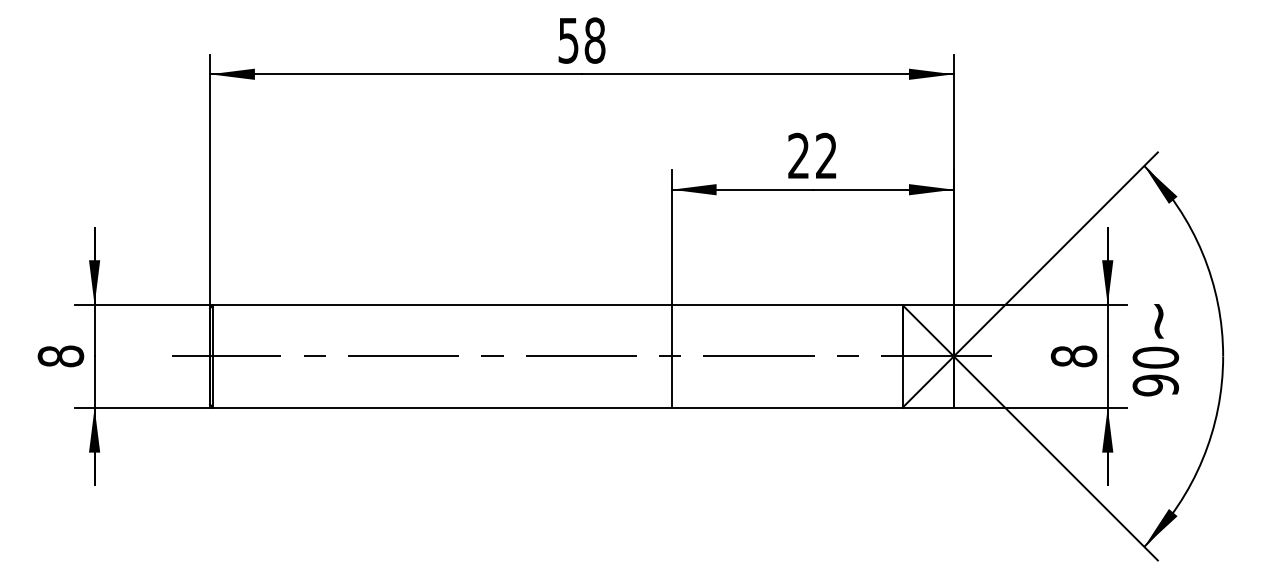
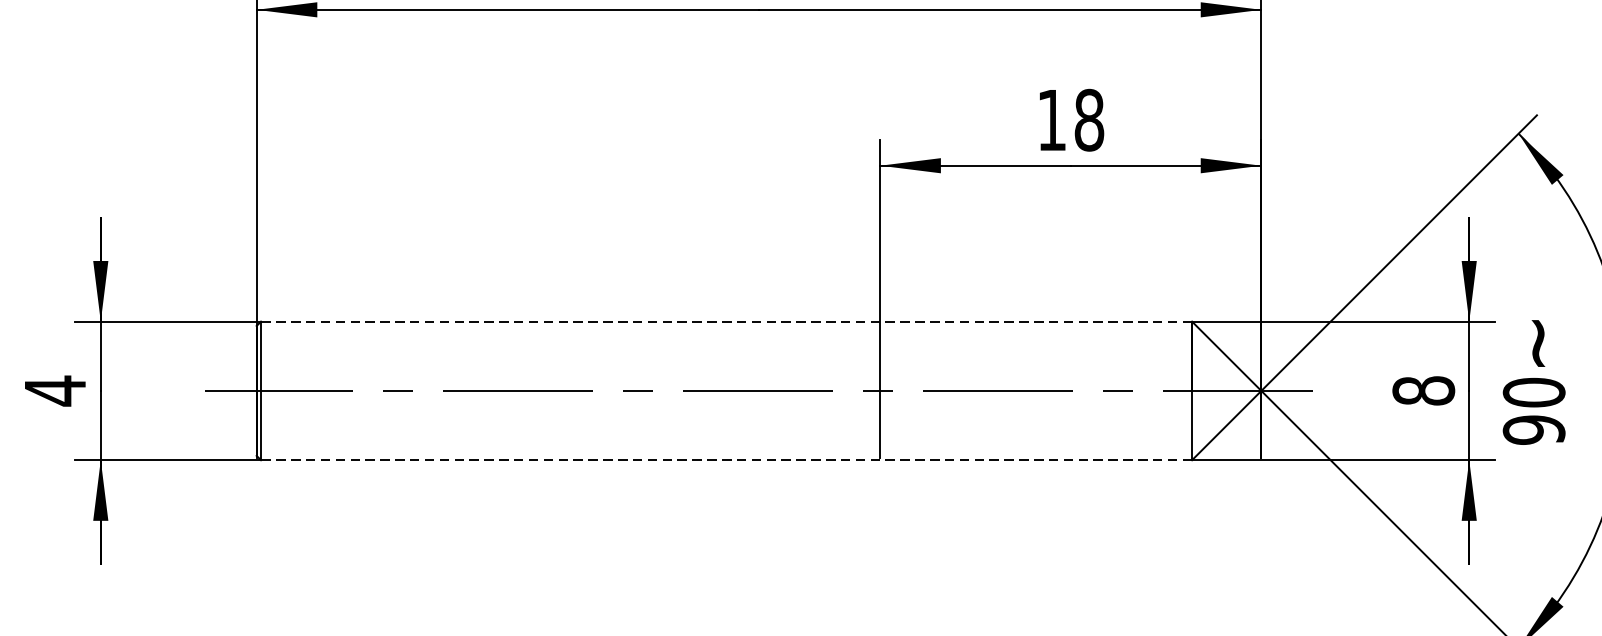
text: (812, 155) -> (1070, 119), 22 -> 18
line: (557, 305) -> (726, 322), solid -> dashed
text: (60, 356) -> (54, 391), 8 -> 4
line: (557, 407) -> (726, 459), solid -> dashed

